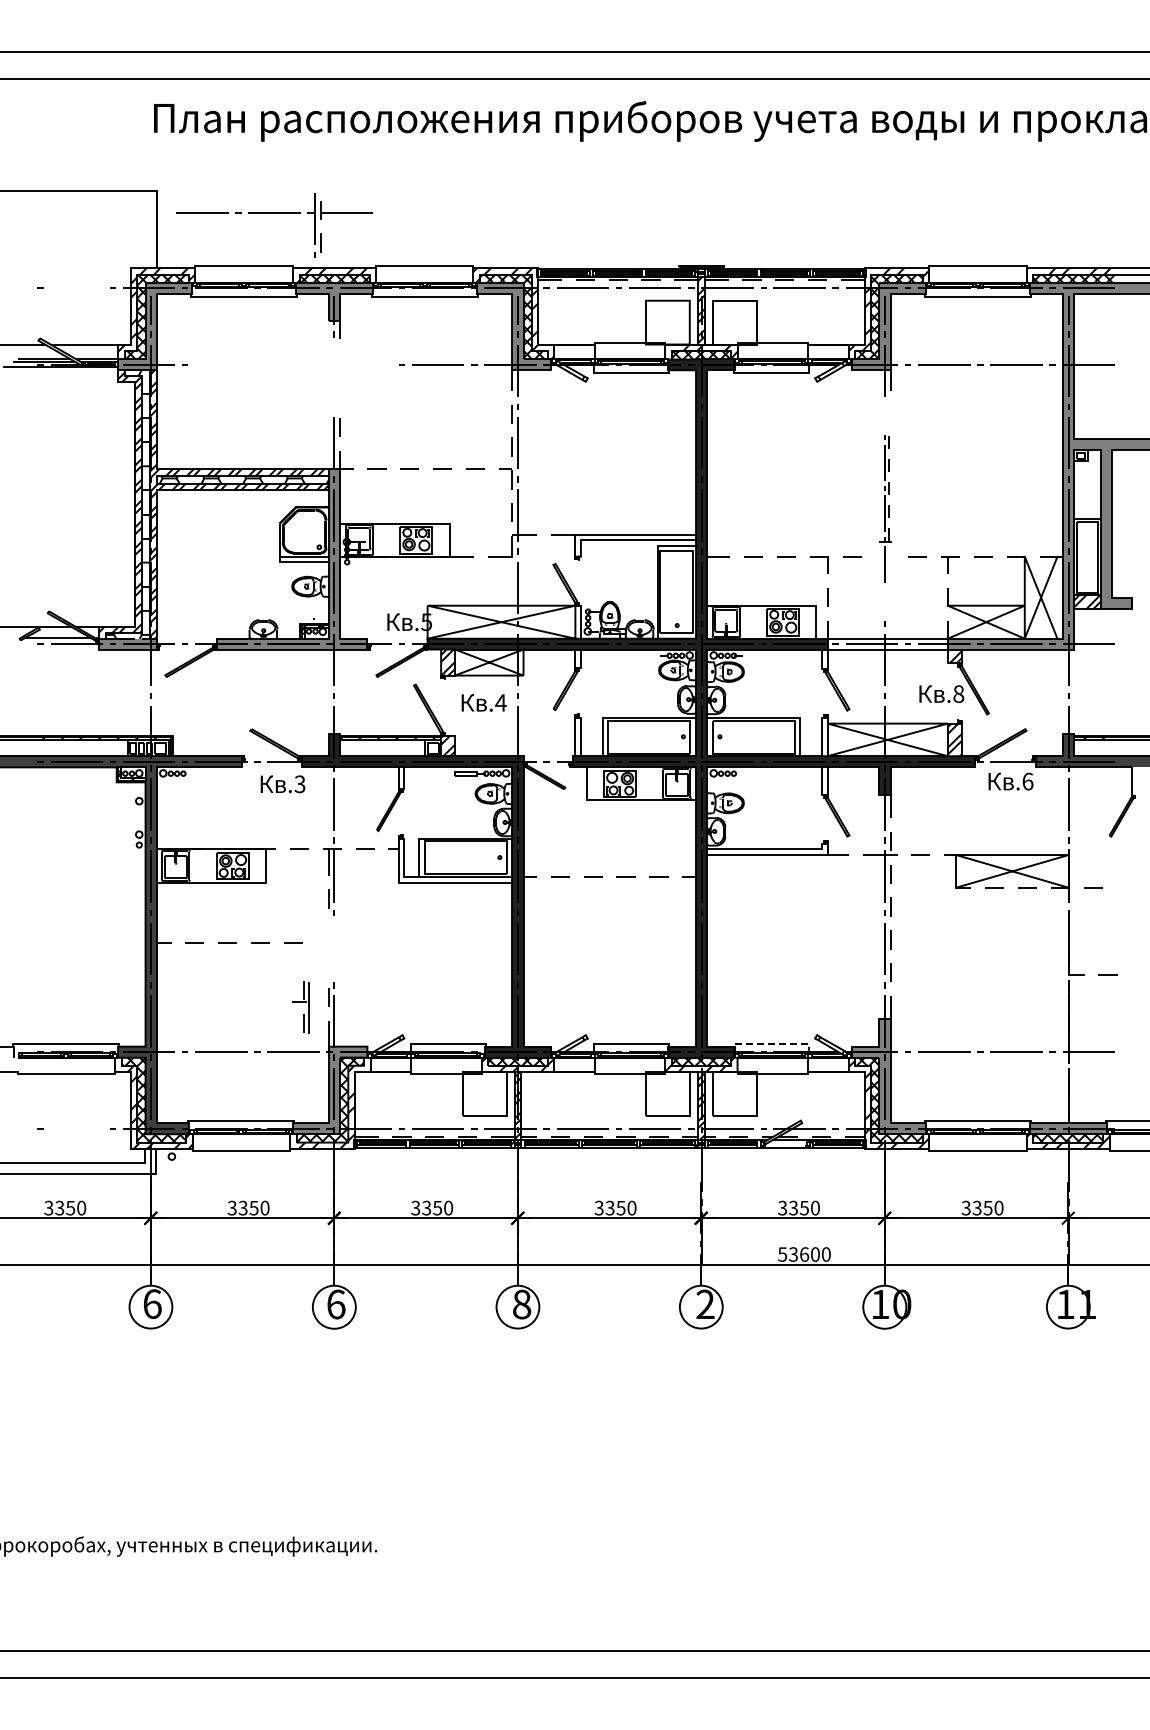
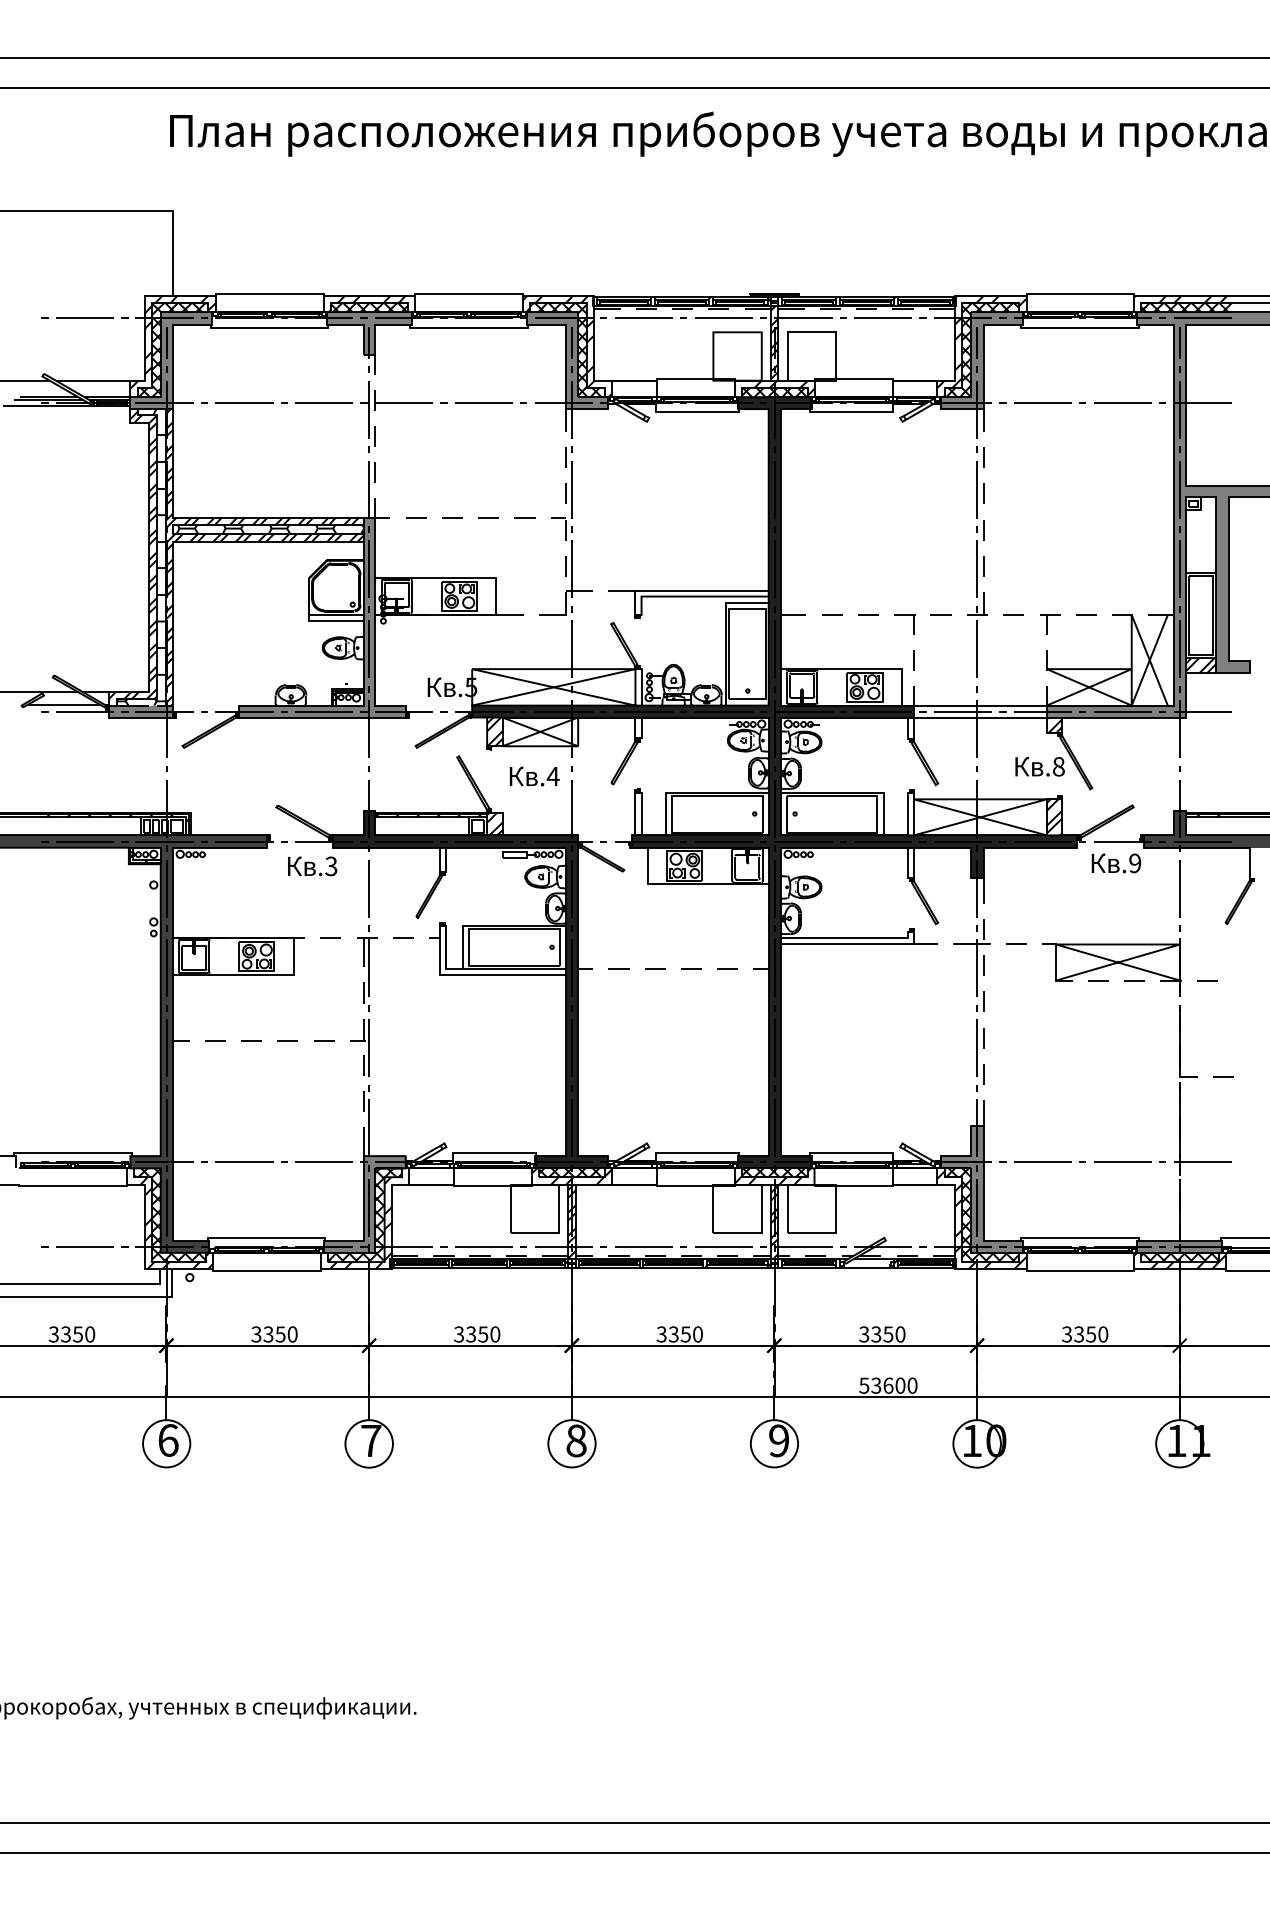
part: (274, 213) -> (324, 403), moved
line: (76, 287) -> (84, 317), added
part: (885, 508) -> (977, 561), size x1.43
text: (1027, 781) -> (1134, 863), .6 -> .9
part: (300, 1007) -> (359, 1047), moved
line: (775, 1043) -> (856, 1152), dashed -> solid
line: (76, 1128) -> (84, 1246), added
text: (336, 1304) -> (371, 1440), 6 -> 7
text: (705, 1304) -> (779, 1440), 2 -> 9

